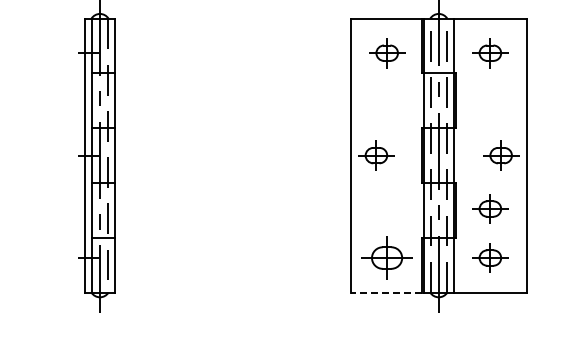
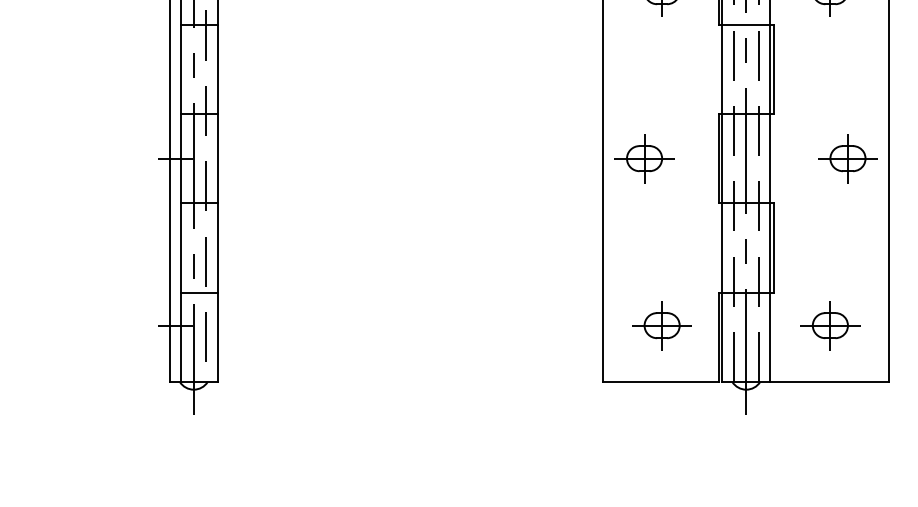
part: (490, 208) -> (830, 244), removed
part: (387, 257) -> (662, 324), size x0.71
line: (385, 292) -> (659, 381), dashed -> solid

